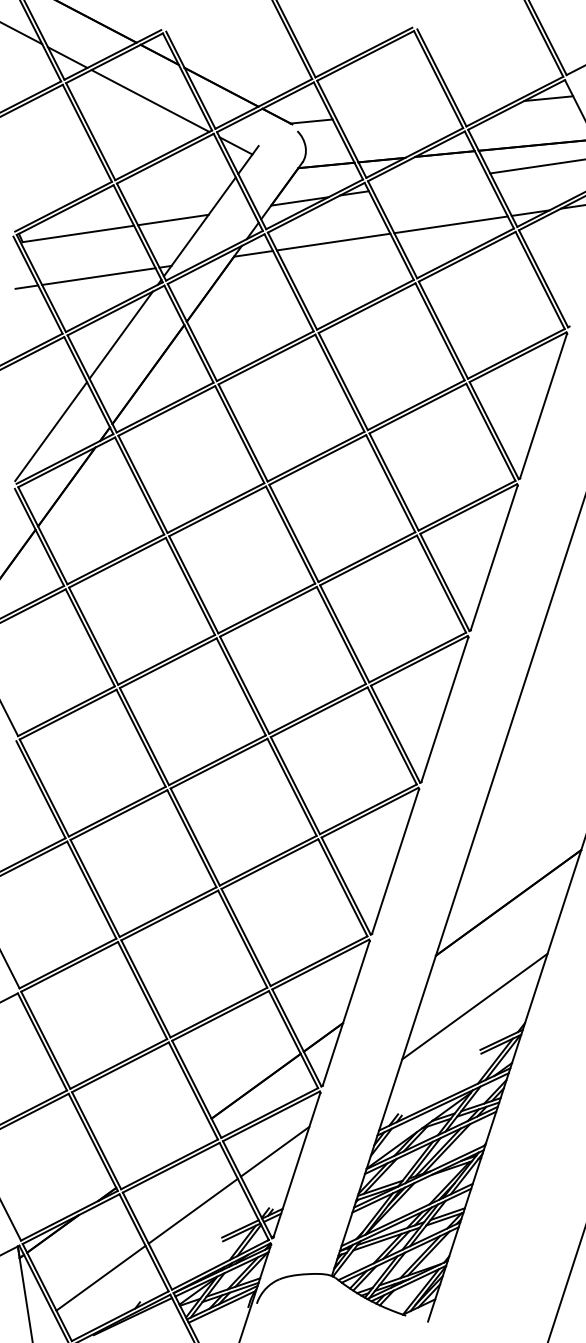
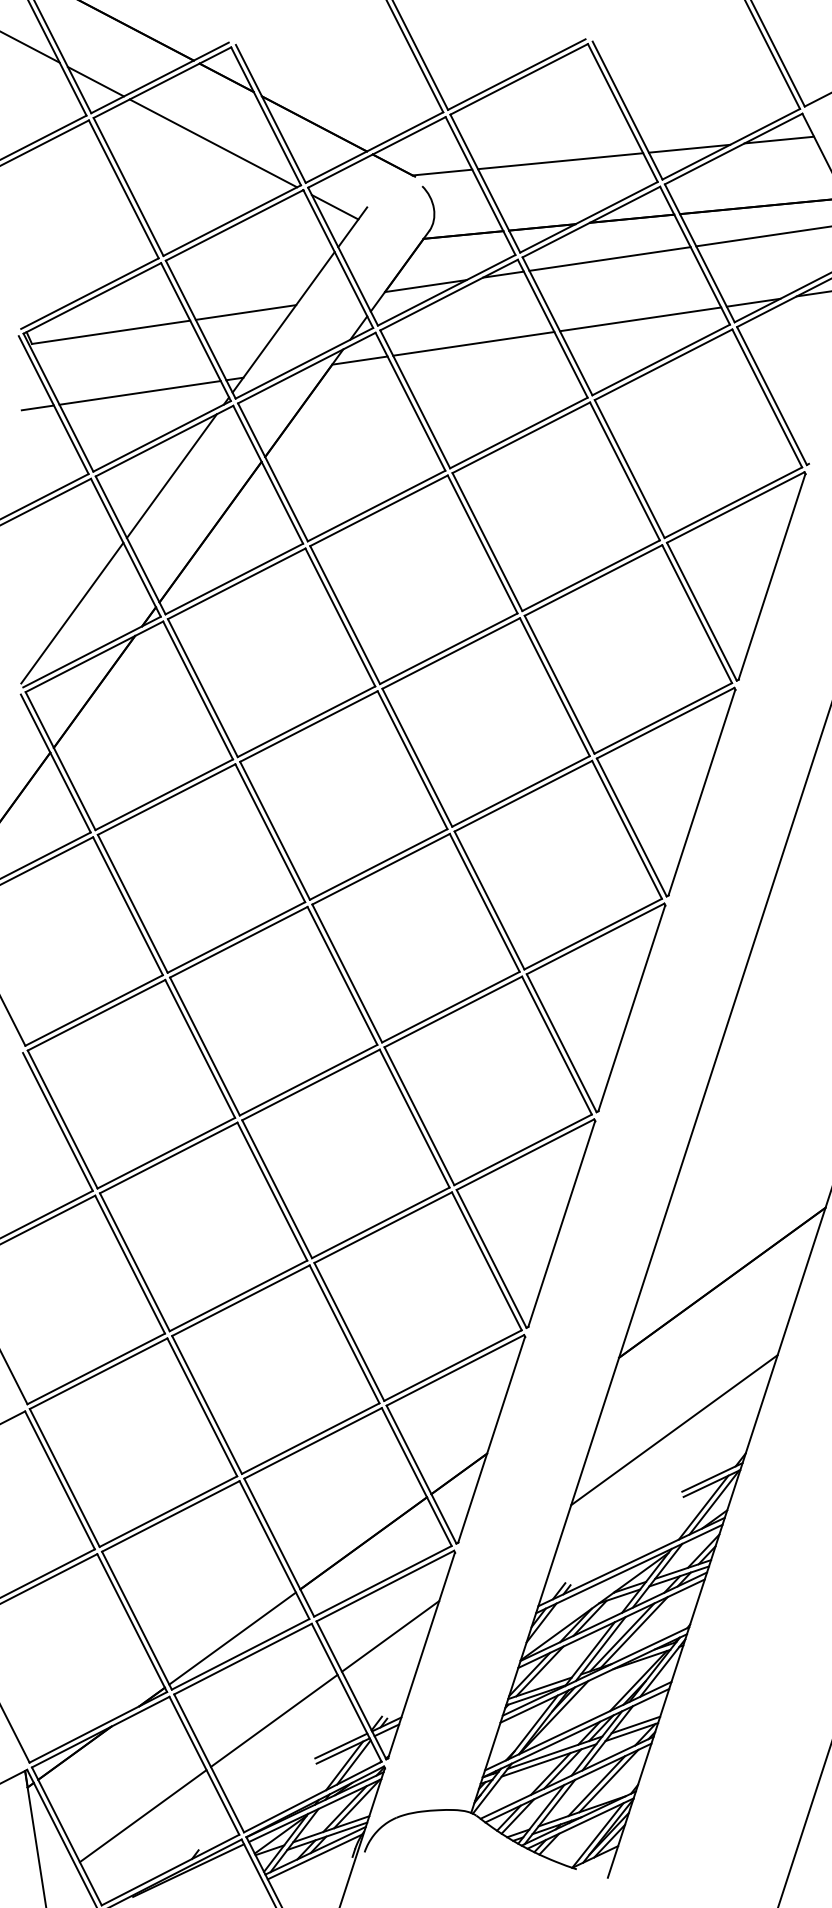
line: (485, 104) -> (689, 148), added
line: (394, 113) -> (560, 161), added
line: (429, 182) -> (609, 258), added
line: (163, 1153) -> (232, 1638), added

